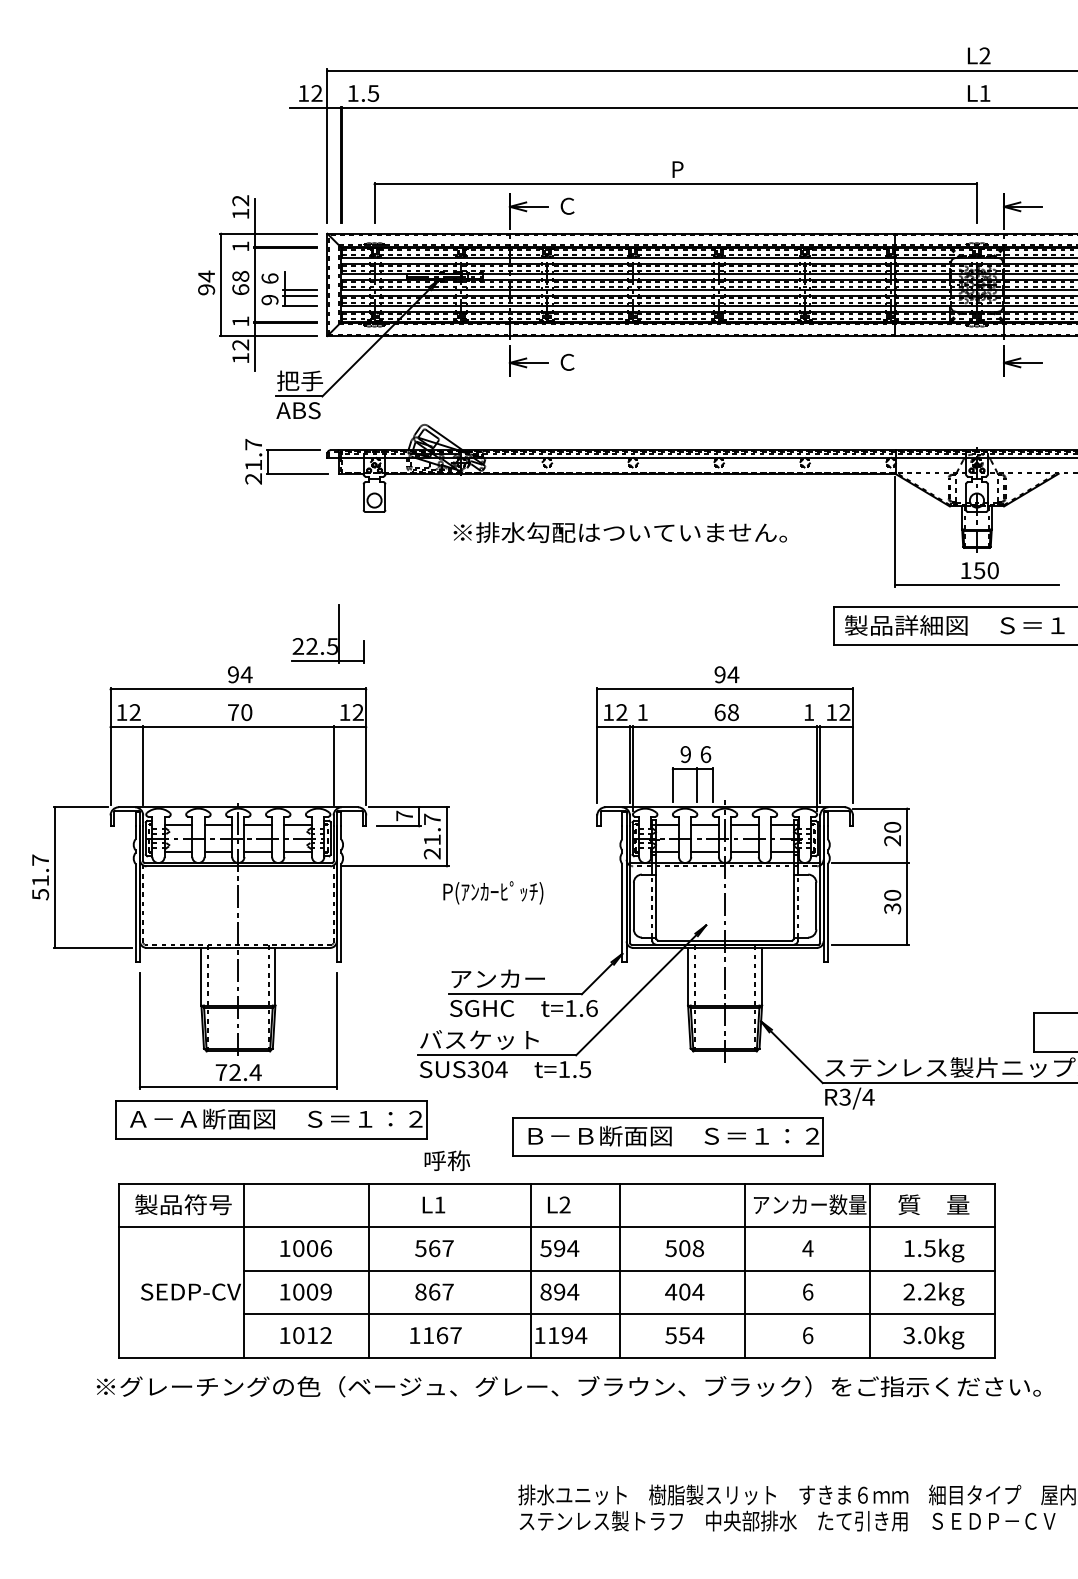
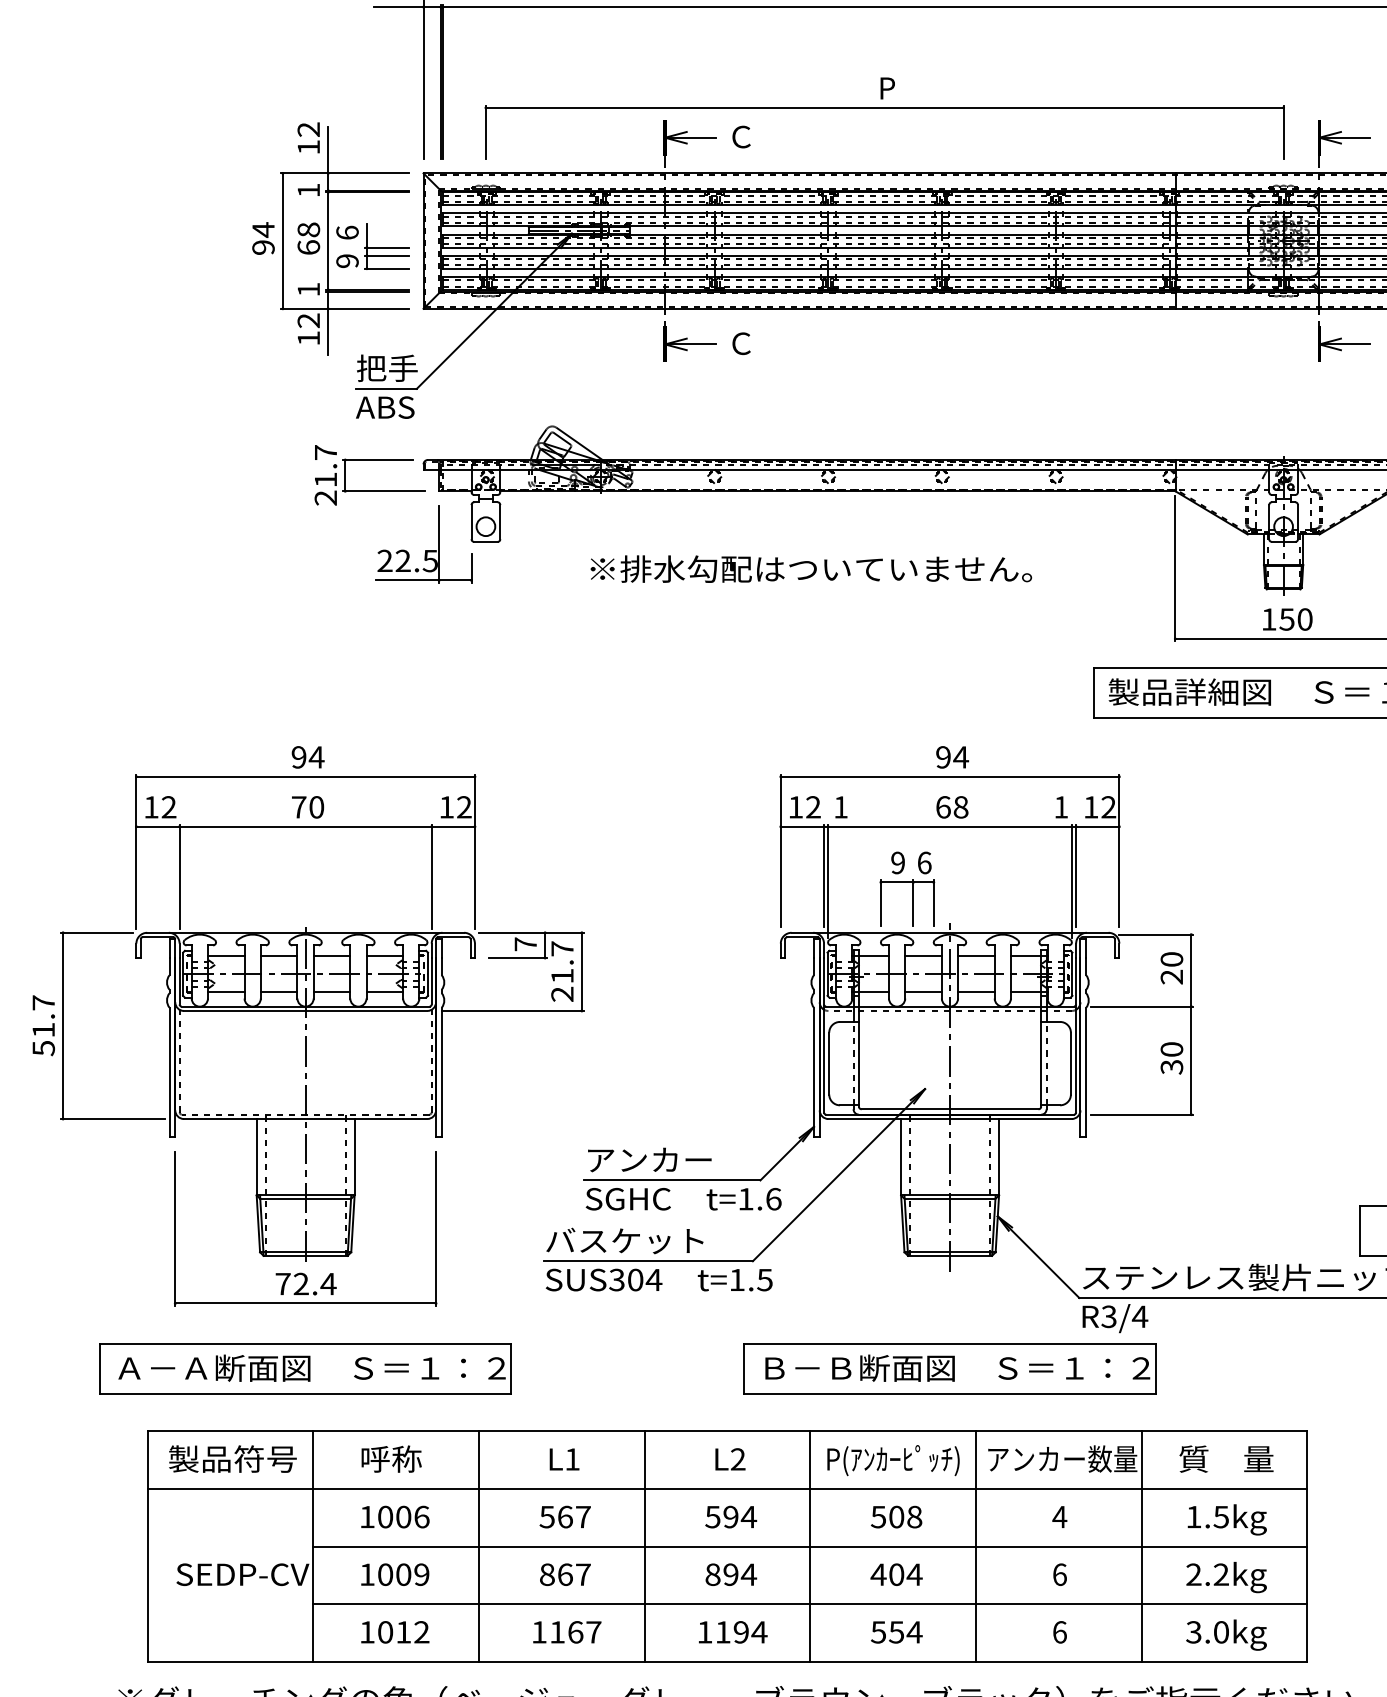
part: (327, 633) -> (423, 543), moved
text: (493, 892) -> (893, 1460), moved
part: (271, 1119) -> (305, 1368), moved
part: (667, 1136) -> (949, 1368), moved
text: (447, 1160) -> (391, 1458), moved
line: (531, 1270) -> (644, 1546), moved

